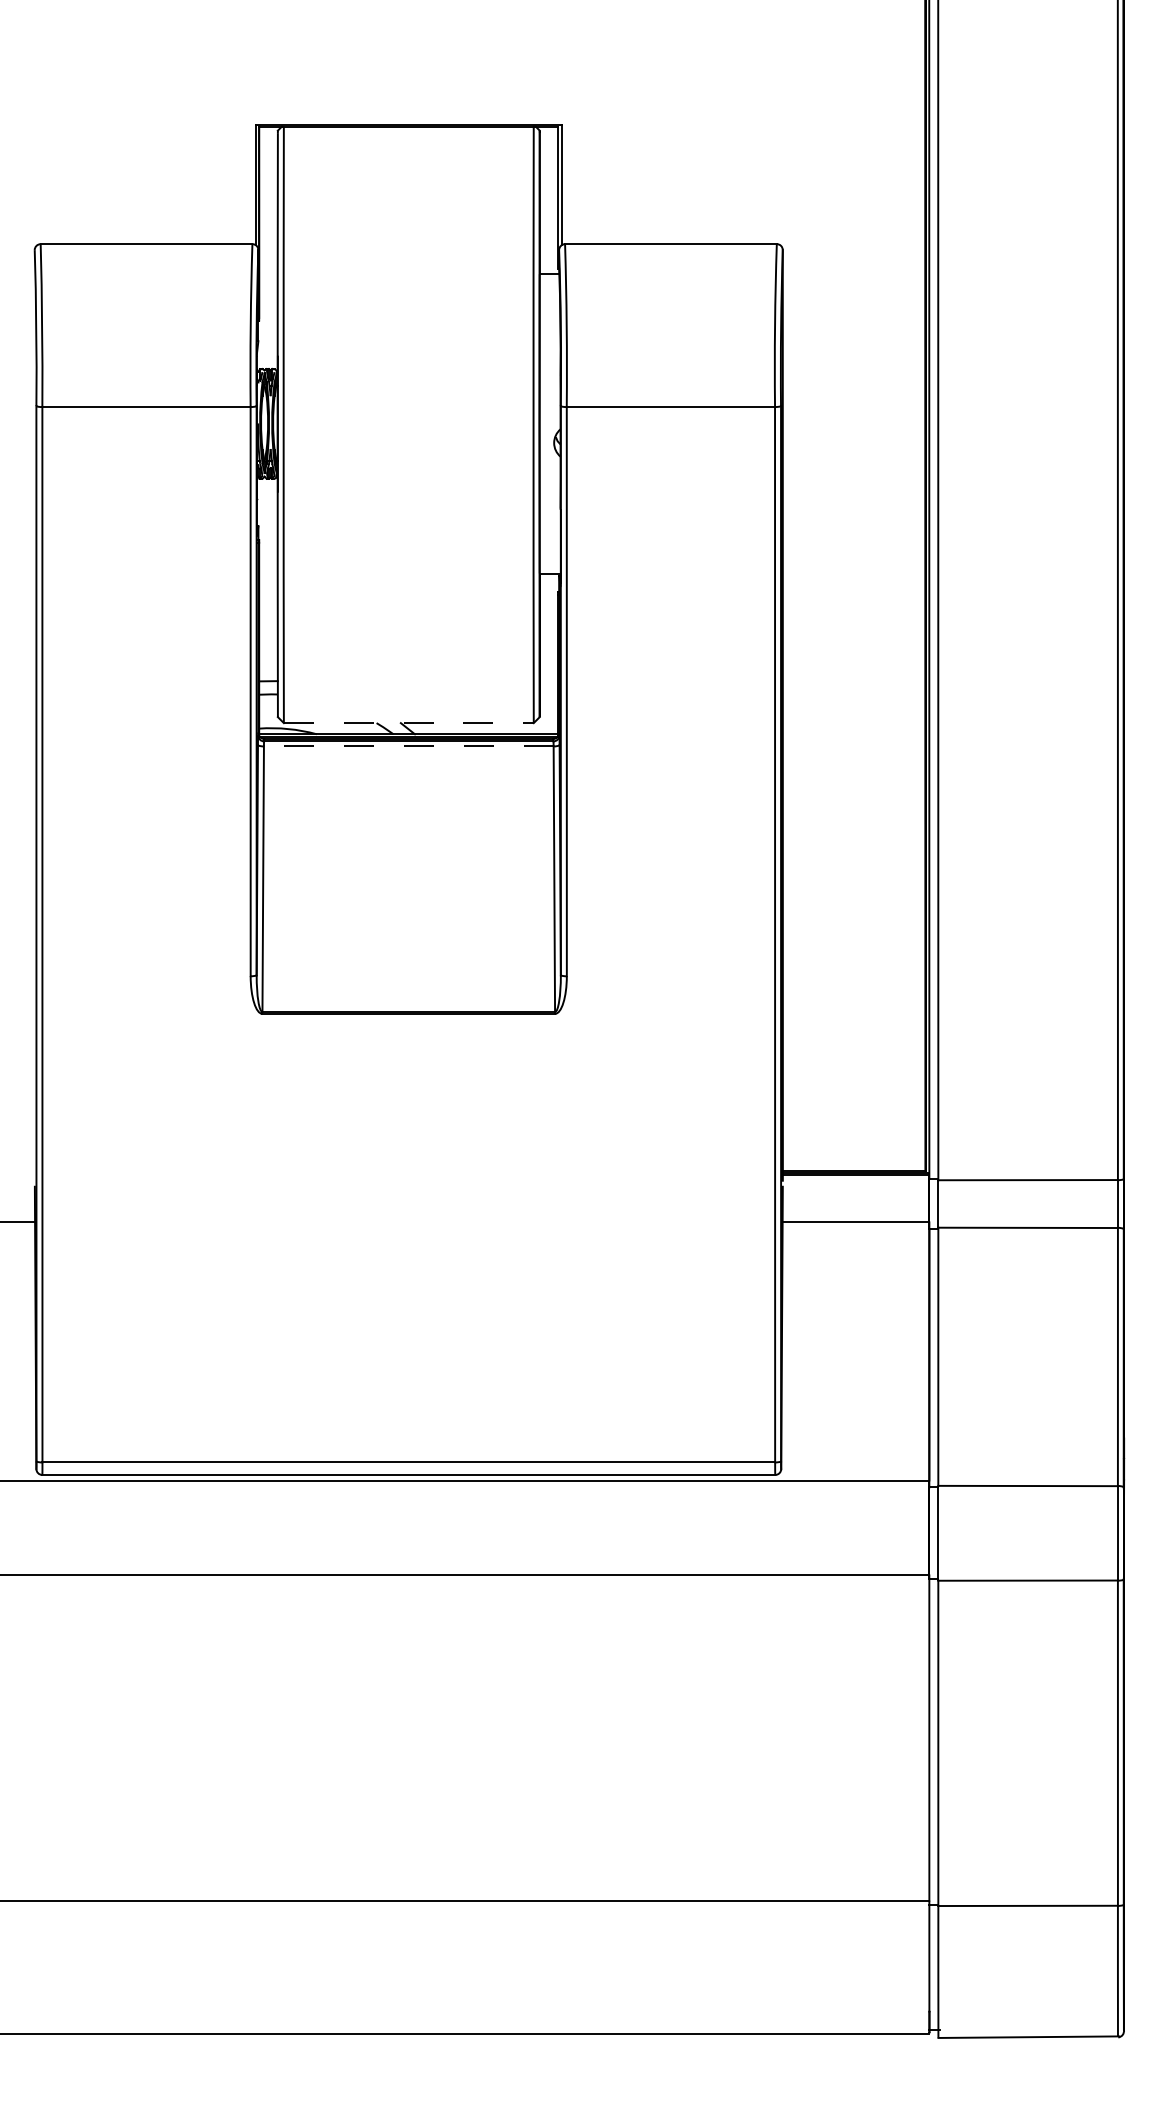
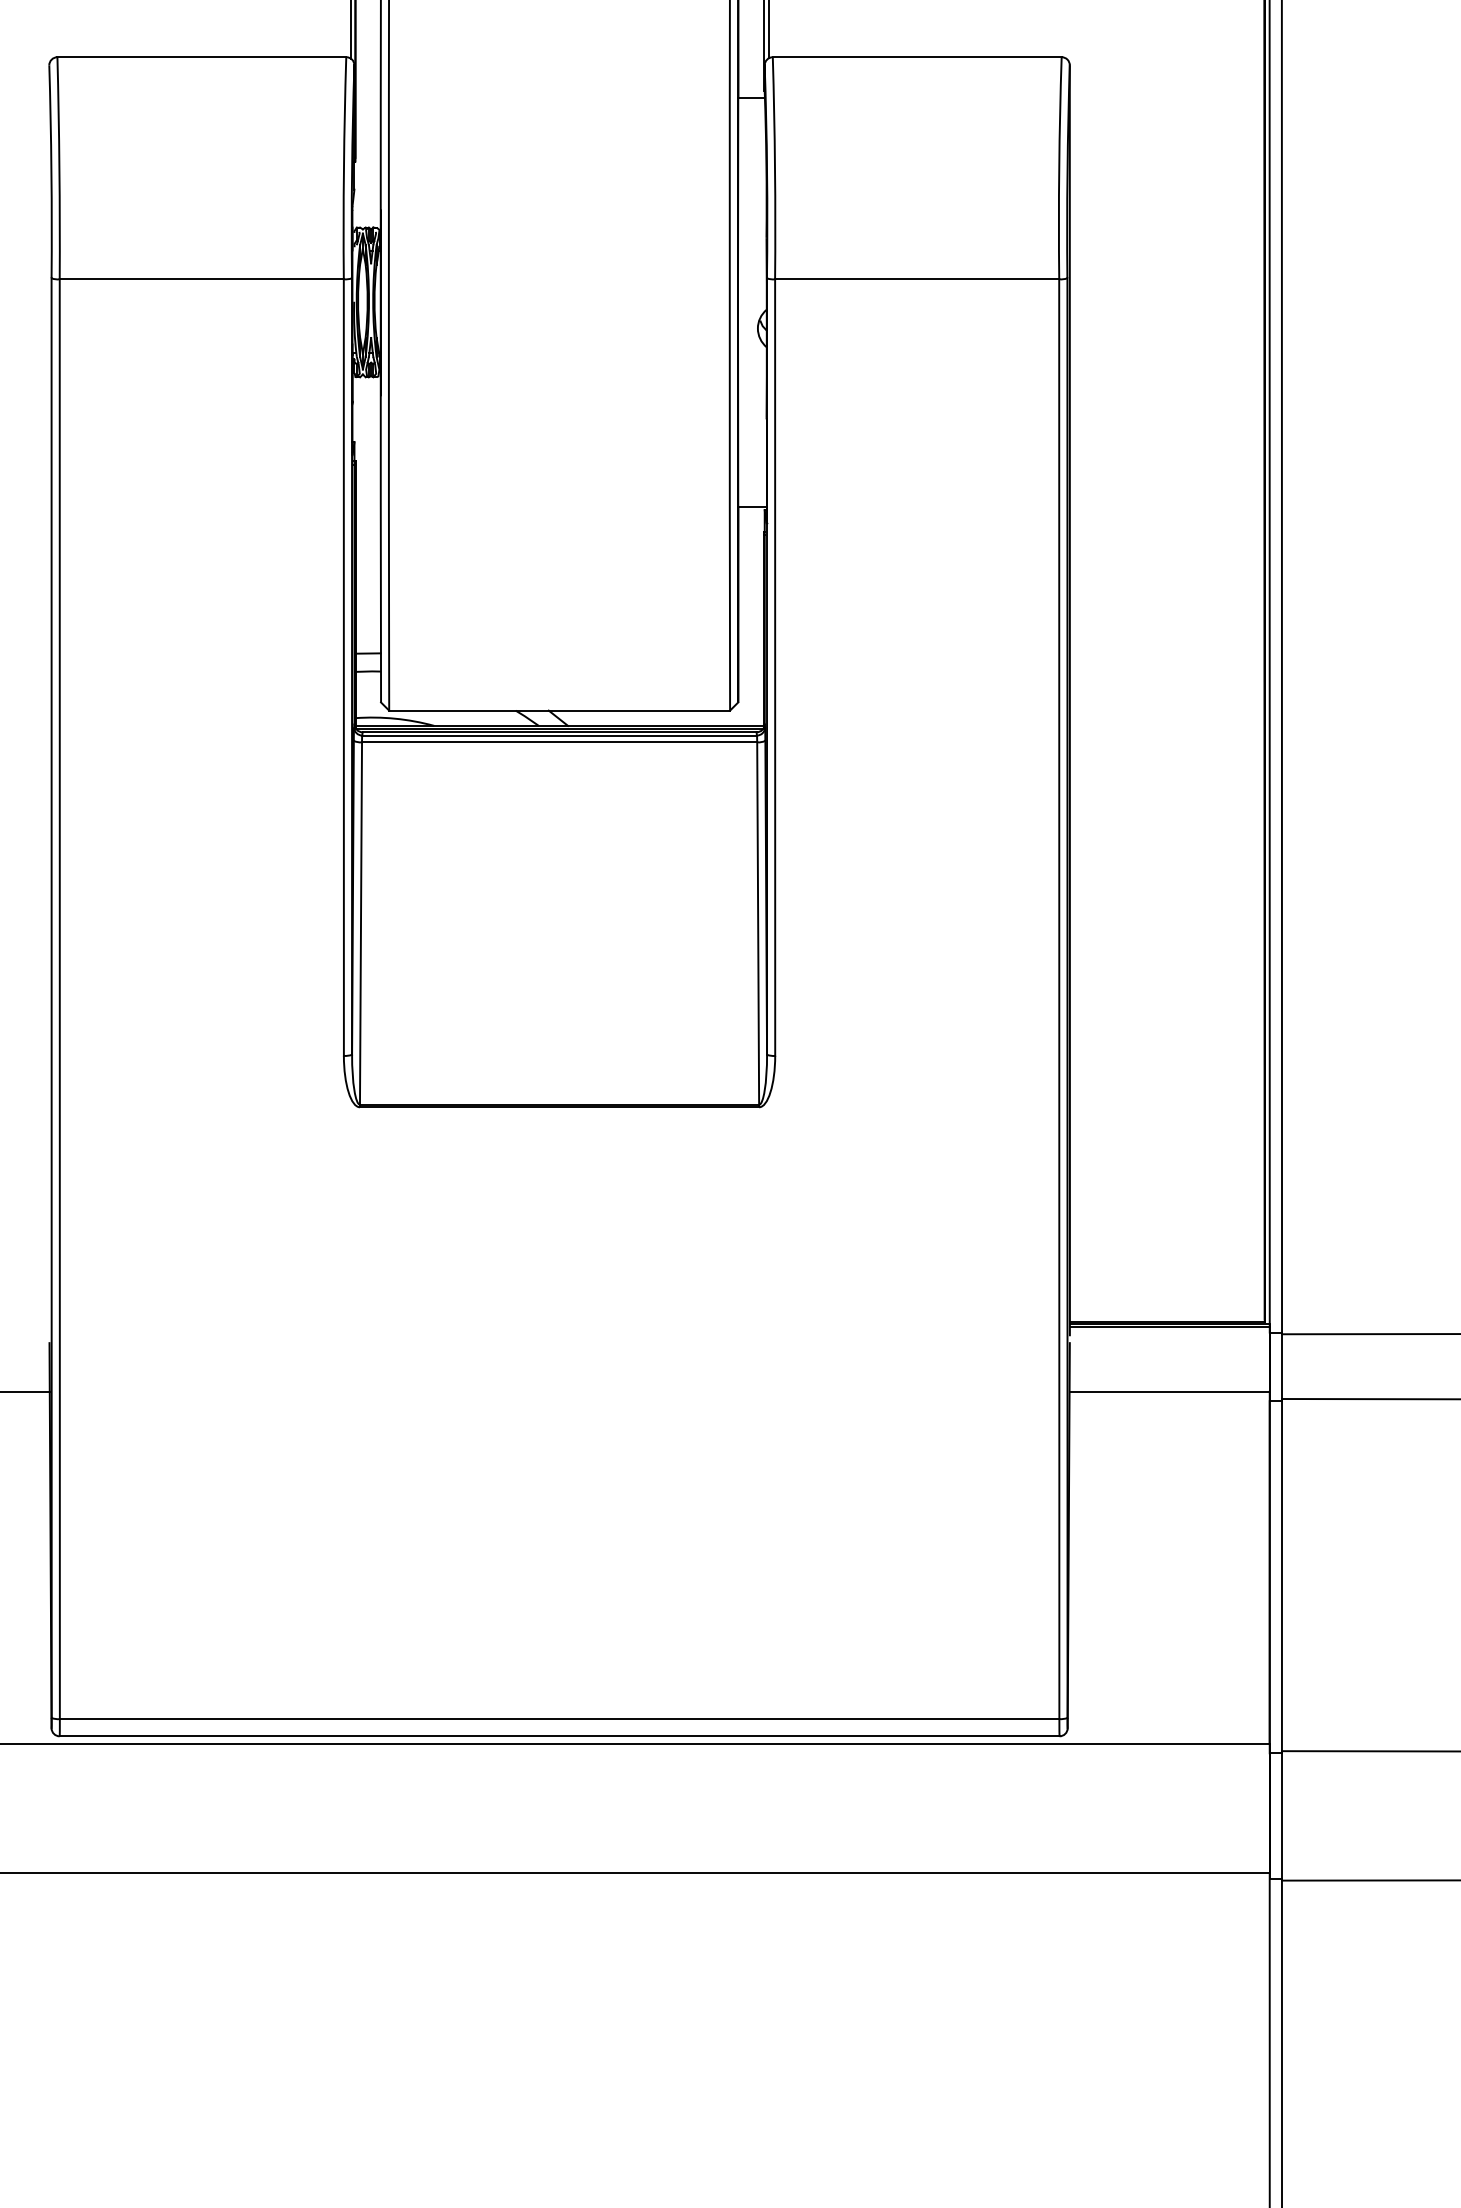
line: (408, 723) -> (559, 711), dashed -> solid
line: (408, 746) -> (559, 742), dashed -> solid

